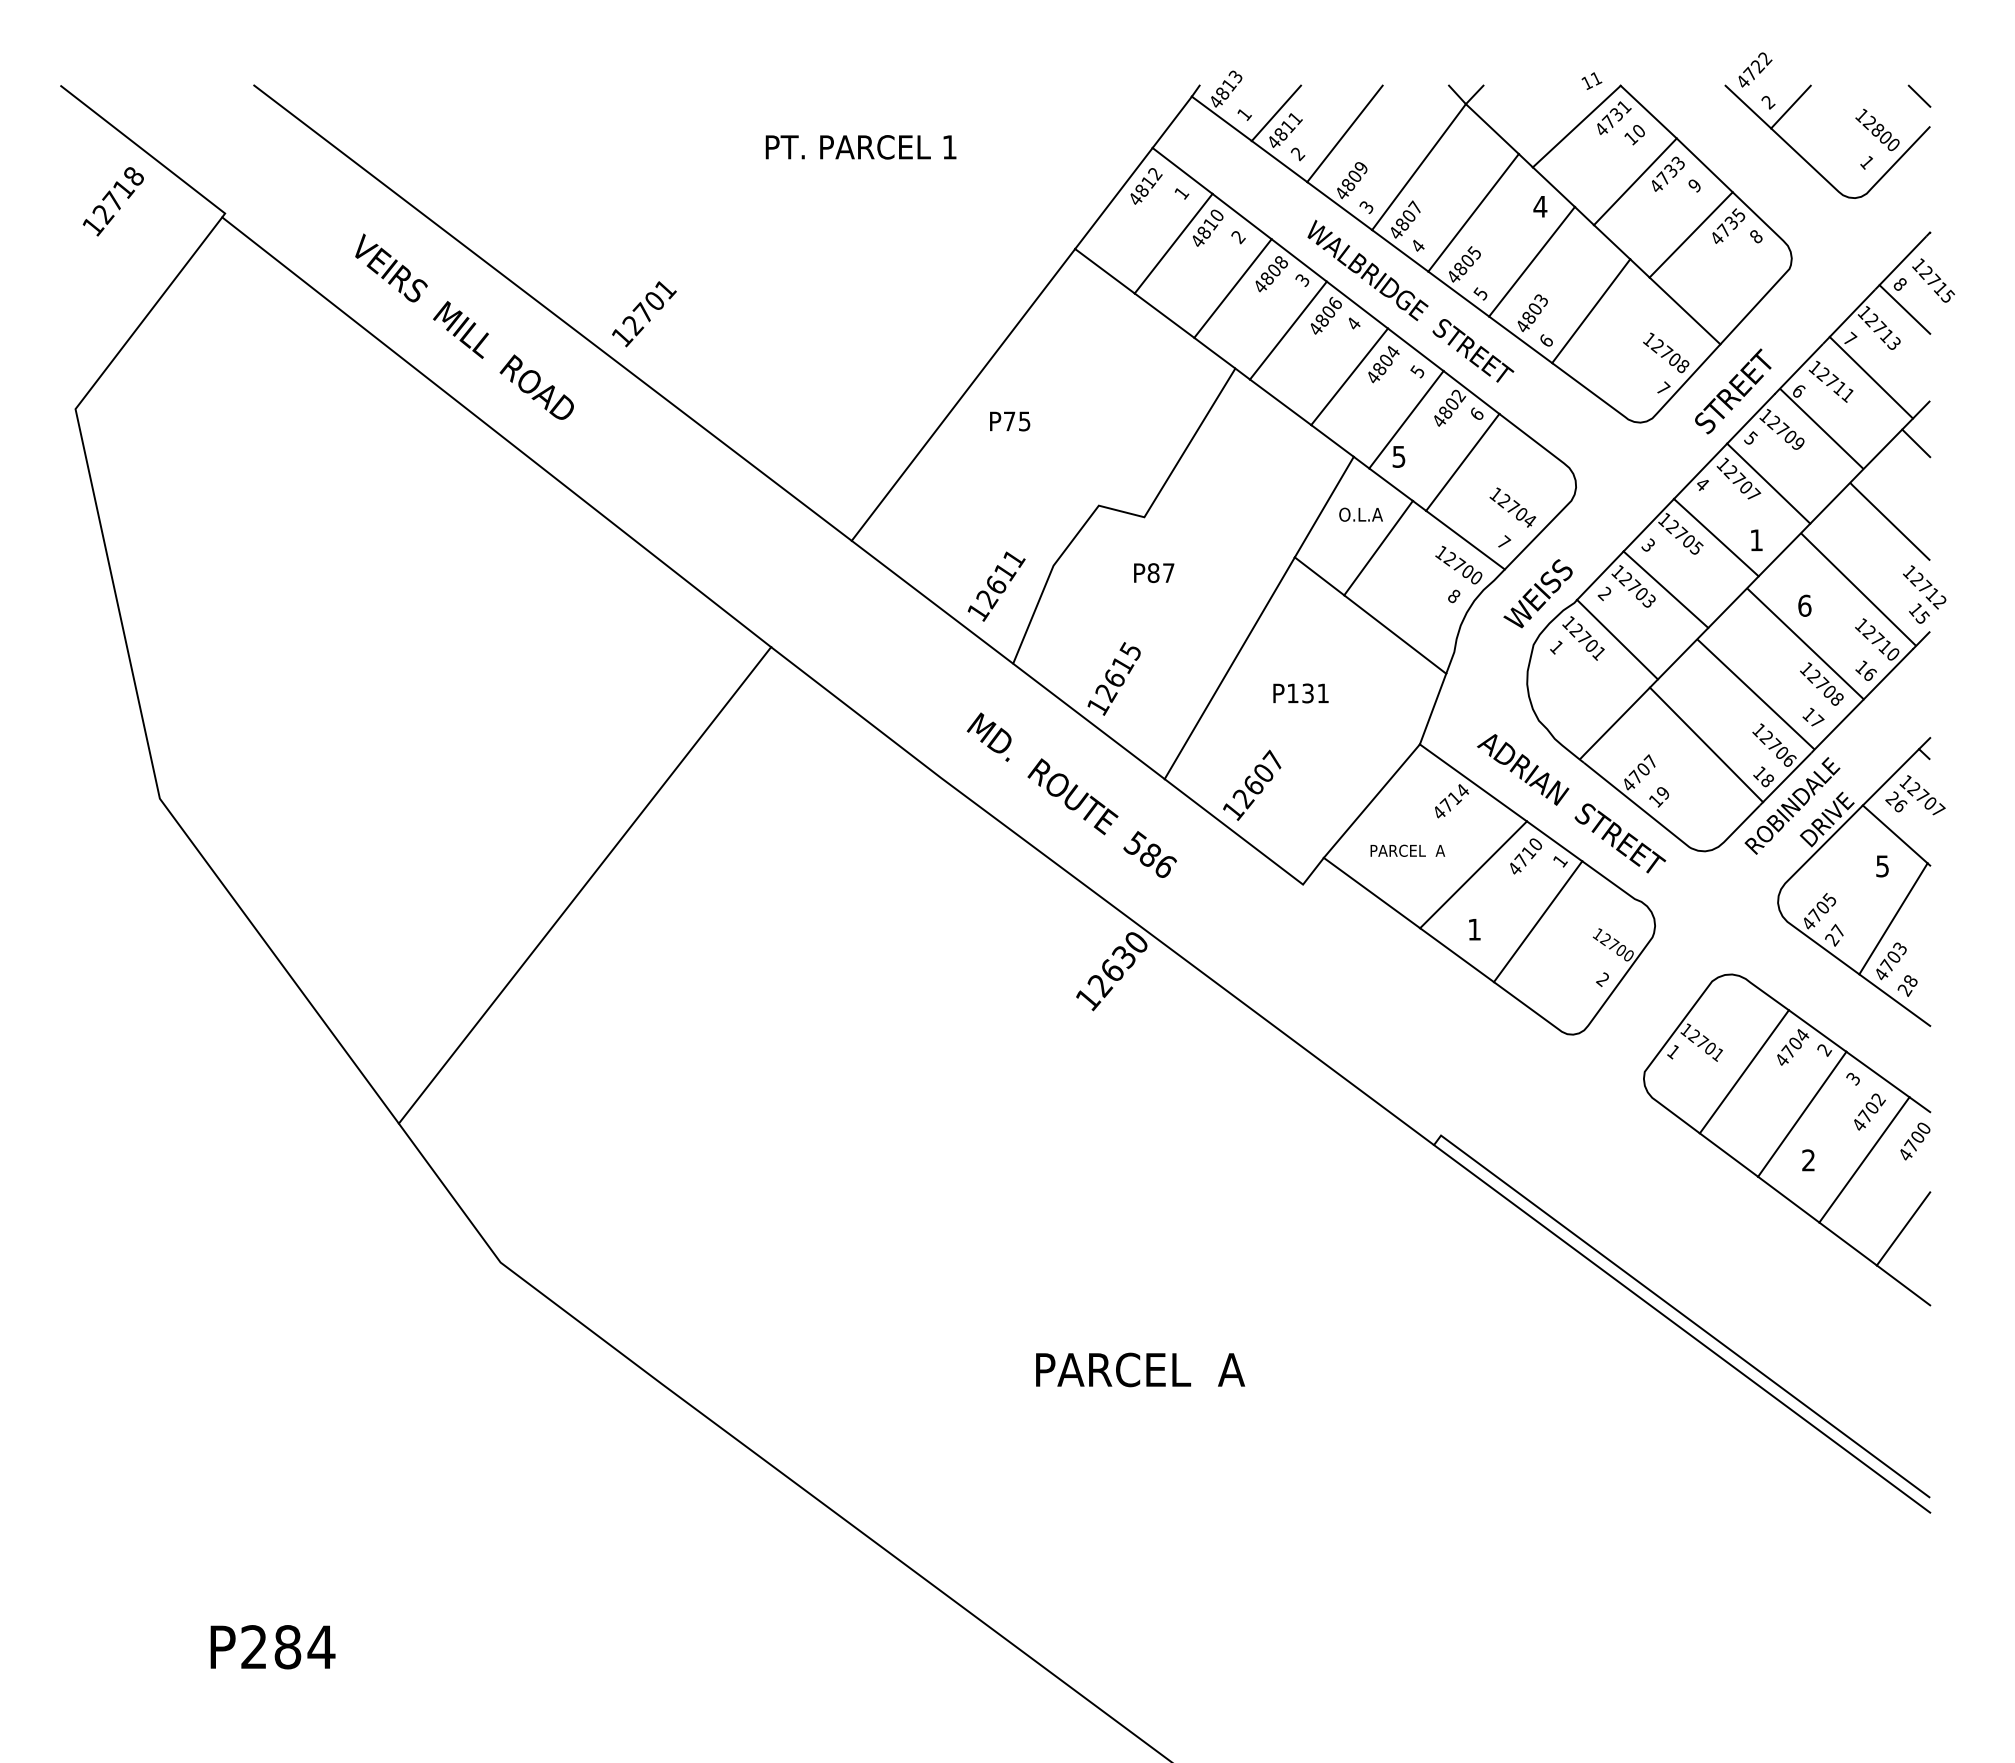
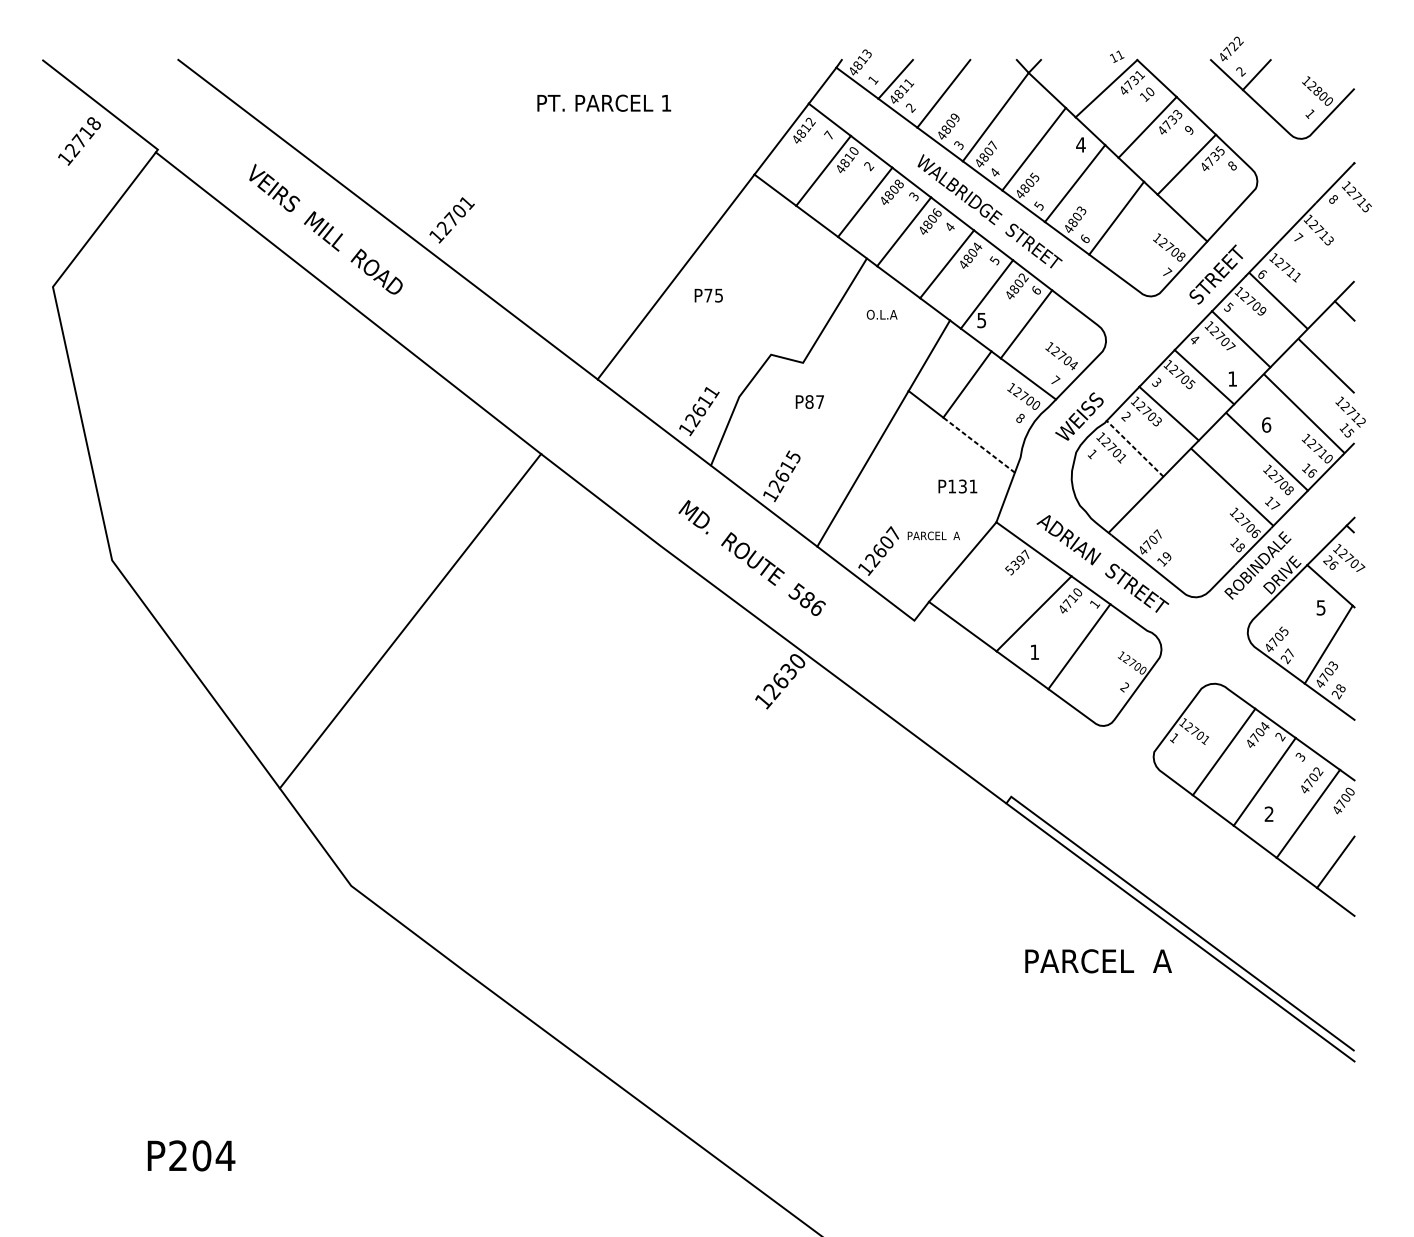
line: (1919, 95) -> (1347, 66), removed
text: (1181, 192) -> (829, 134), 1 -> 7
line: (1904, 309) -> (1336, 217), removed
line: (1871, 377) -> (1313, 264), removed
text: (1360, 514) -> (881, 314), moved
line: (1394, 634) -> (978, 445), solid -> dashed
line: (1617, 639) -> (1135, 448), solid -> dashed
text: (1300, 693) -> (957, 486), moved
line: (1706, 744) -> (1197, 522), removed
text: (1450, 801) -> (1017, 562), 4714 -> 5397
text: (1407, 850) -> (933, 535), moved
text: (1140, 1369) -> (1098, 960), moved
text: (287, 1647) -> (201, 1156), P284 -> P204

